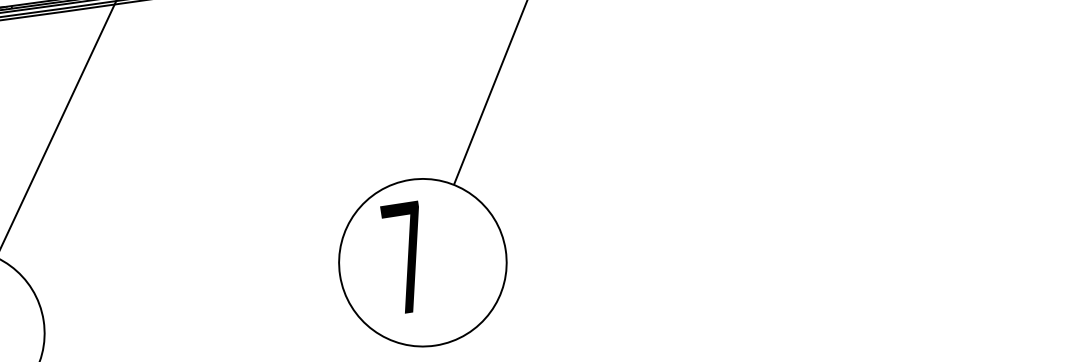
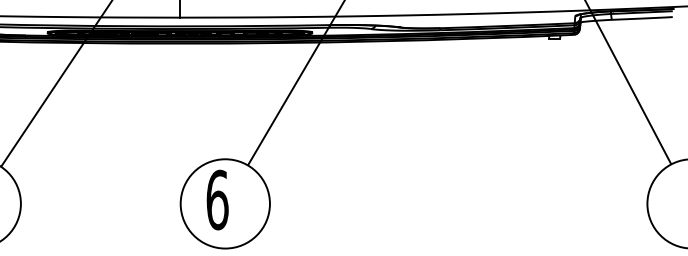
text: (407, 256) -> (217, 199), 7 -> 6

